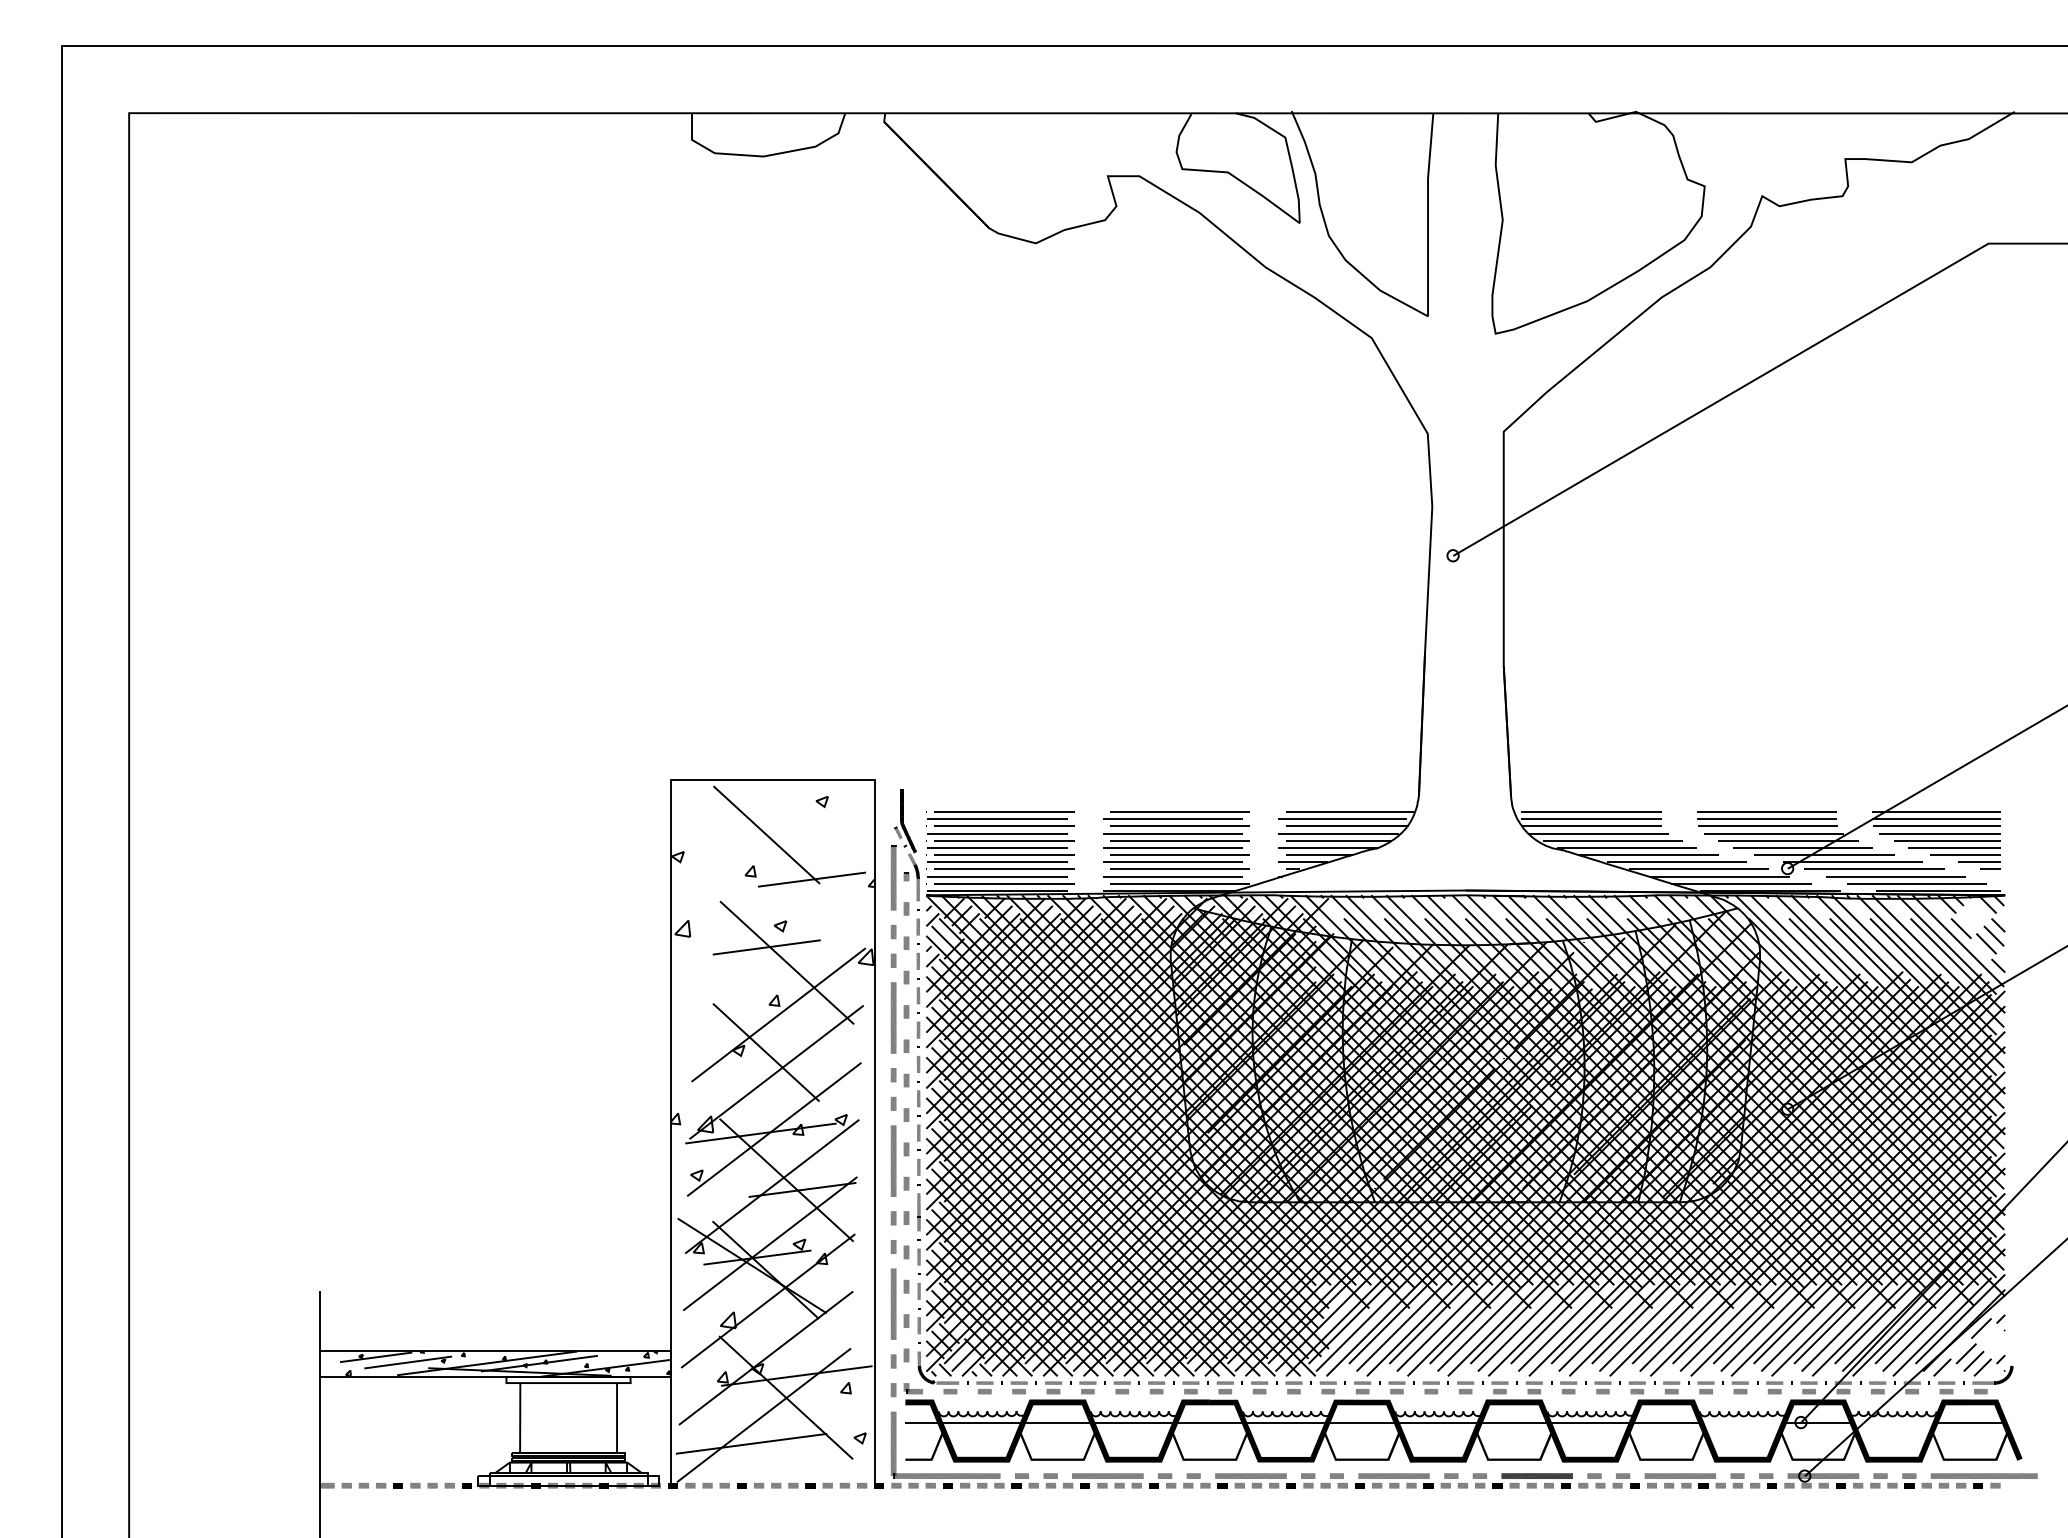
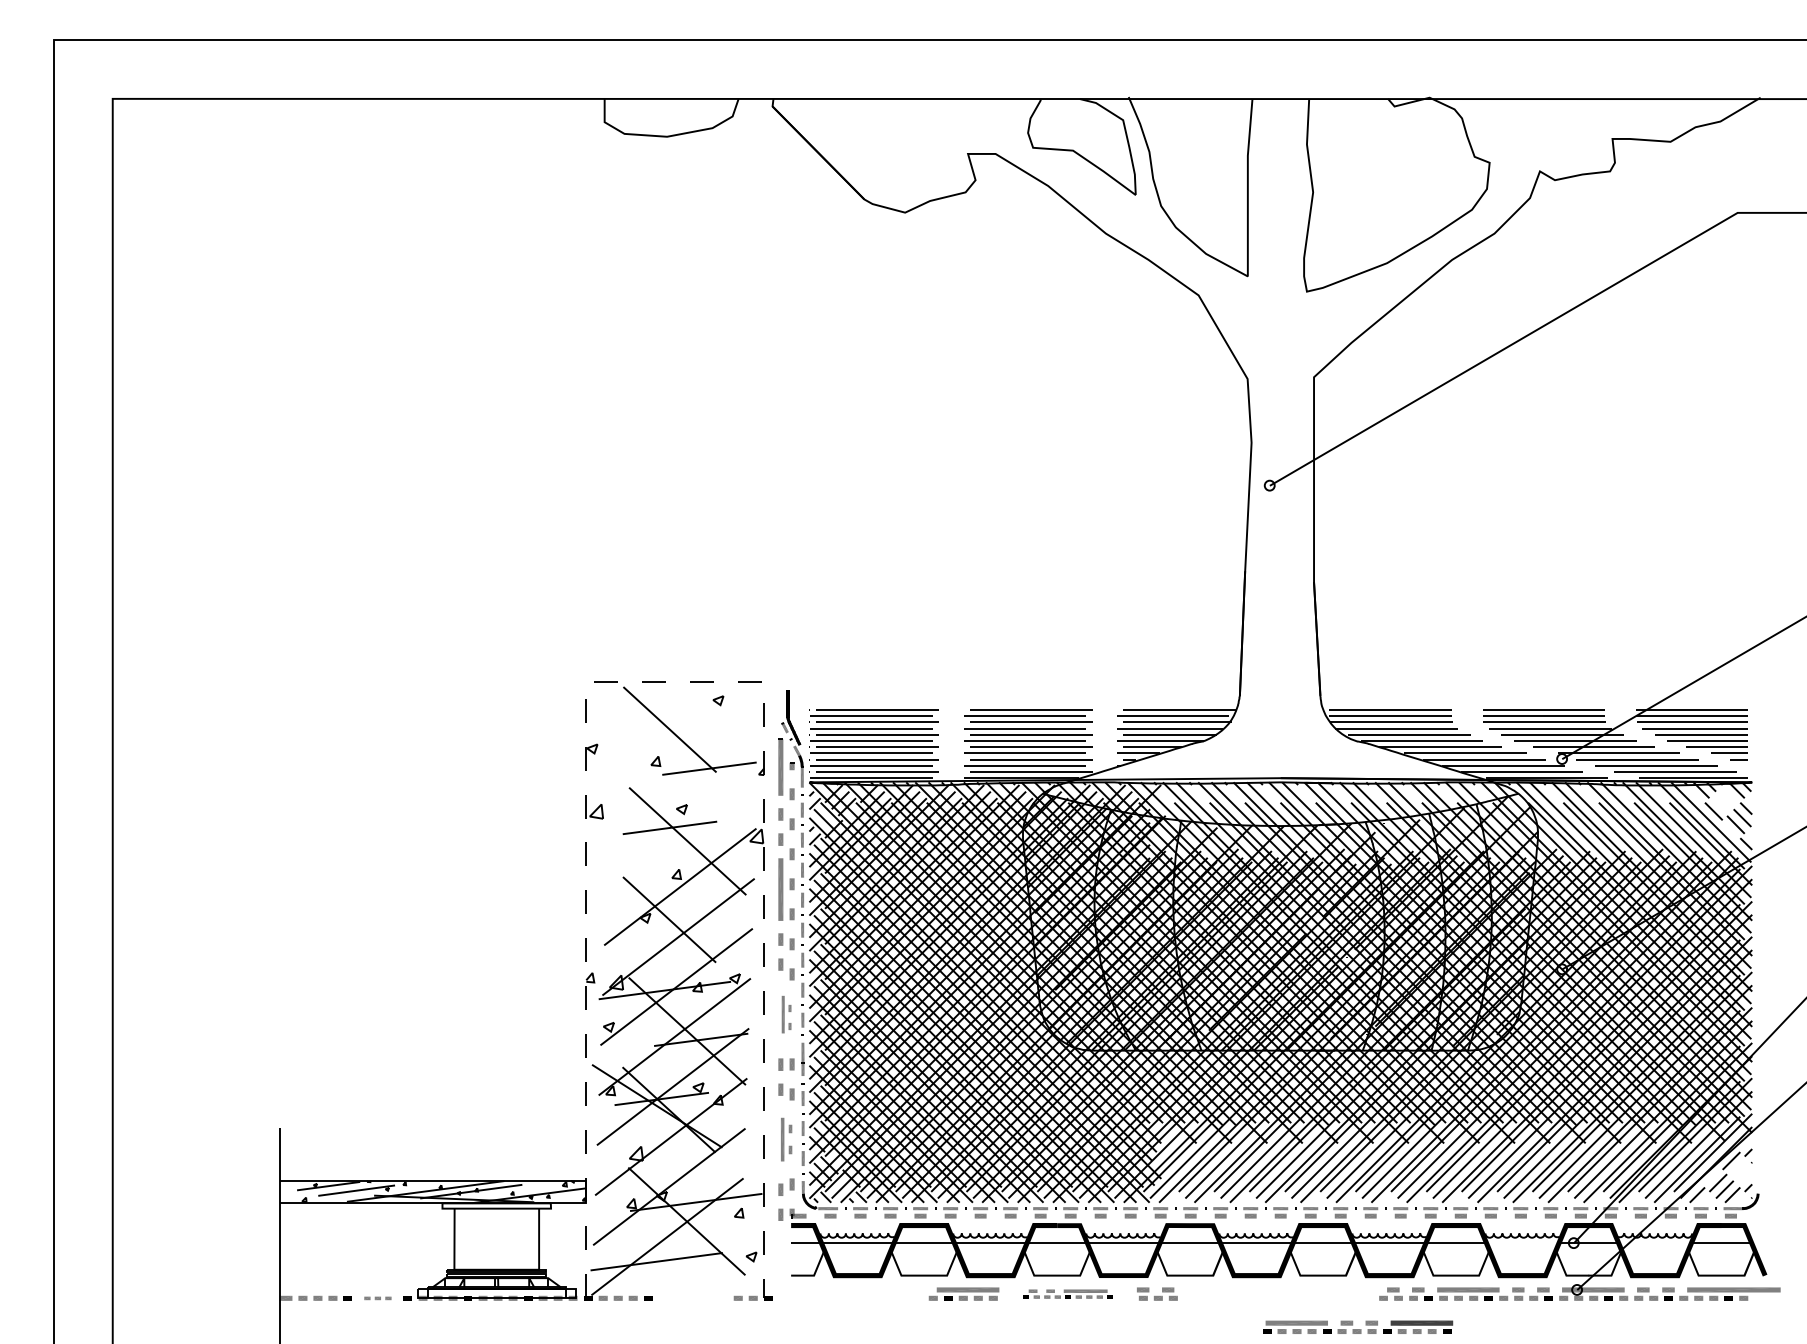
line: (772, 780) -> (674, 682), solid -> dashed
part: (900, 1160) -> (786, 1014), size x0.6
part: (900, 1303) -> (786, 1139), size x0.7
part: (974, 1473) -> (851, 1287), removed
part: (1222, 1480) -> (1068, 1293), size x0.7
part: (1463, 1480) -> (1357, 1326), moved
part: (432, 1485) -> (377, 1298), size x0.7
part: (793, 1485) -> (693, 1298), removed

